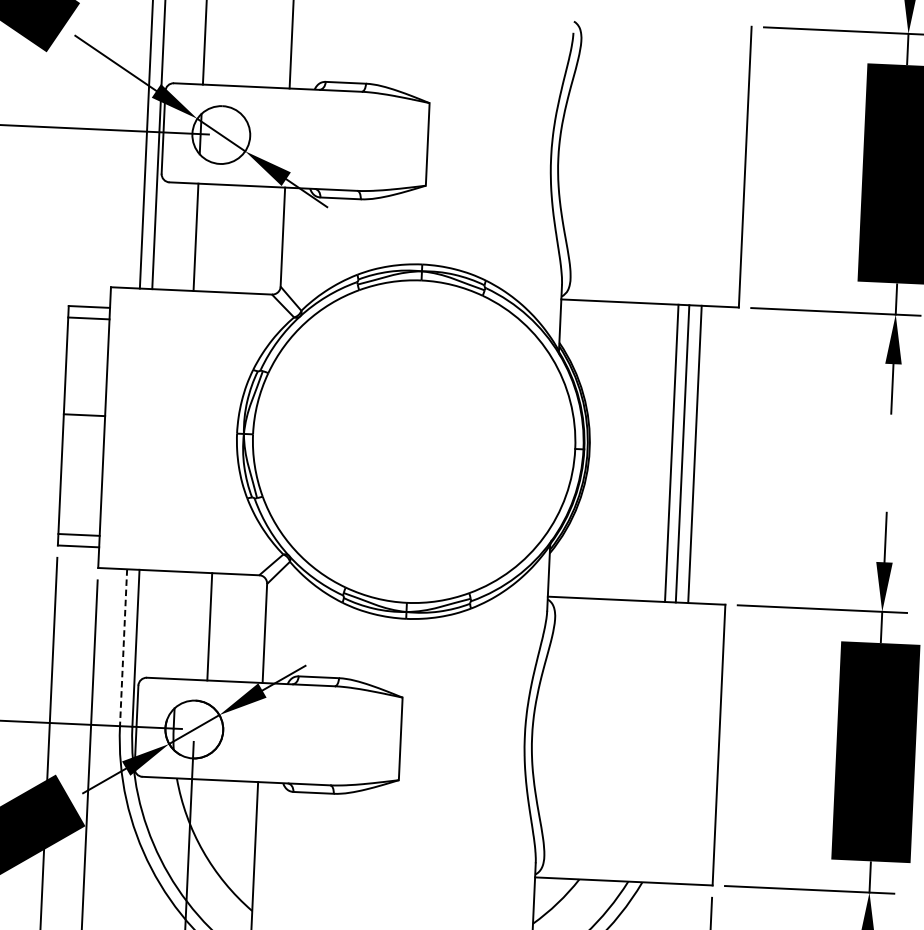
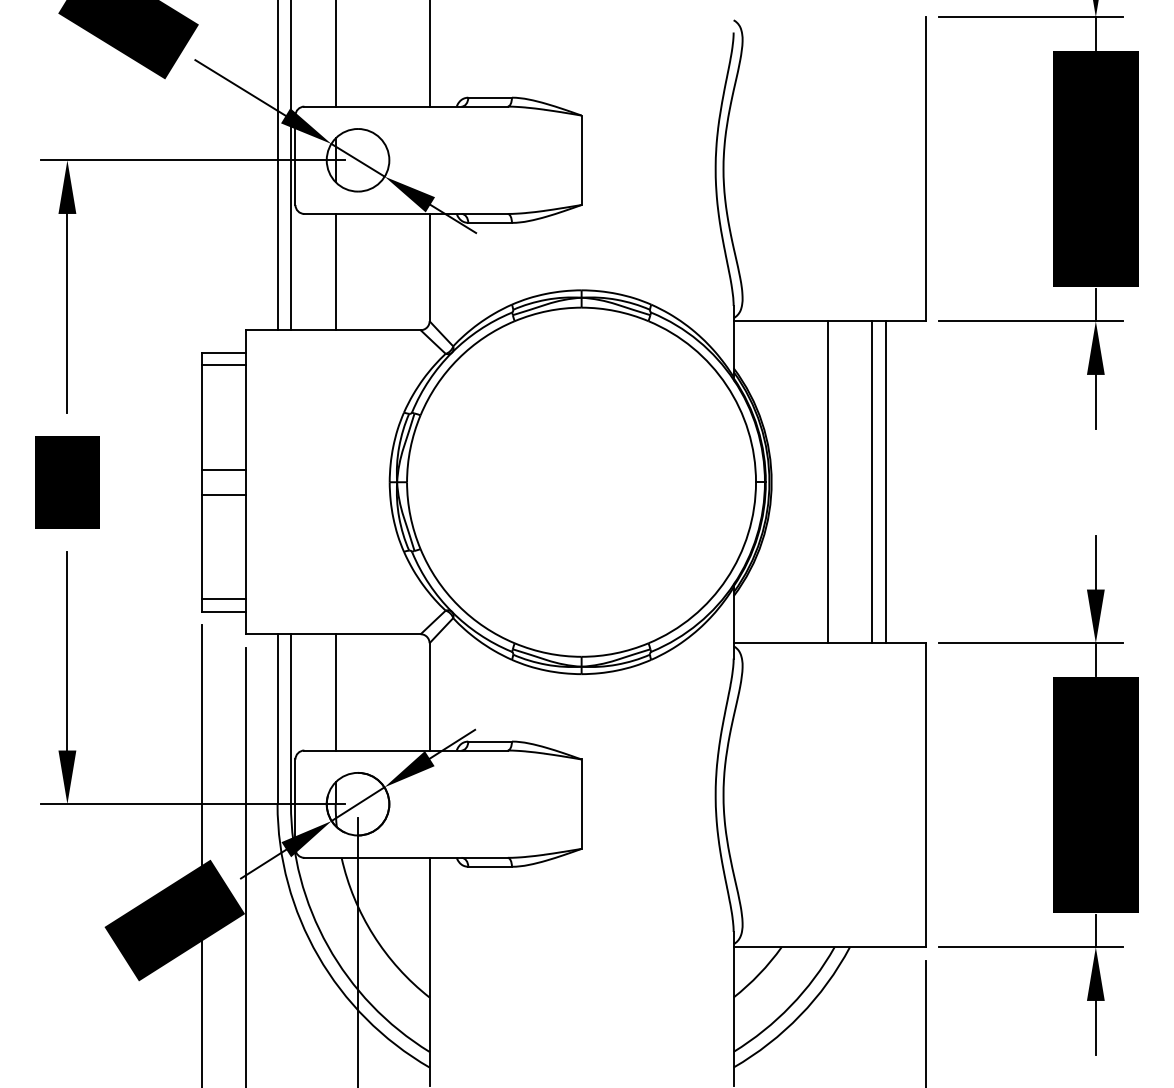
line: (83, 437) -> (223, 494), added
line: (671, 453) -> (827, 482), moved
line: (209, 626) -> (335, 692), moved
line: (123, 647) -> (277, 719), dashed -> solid

